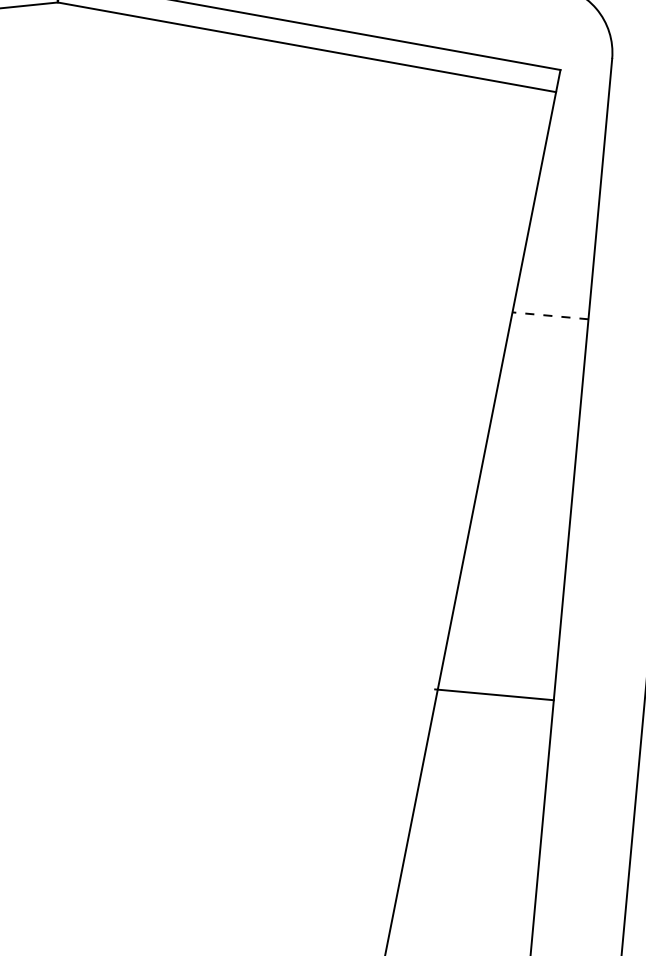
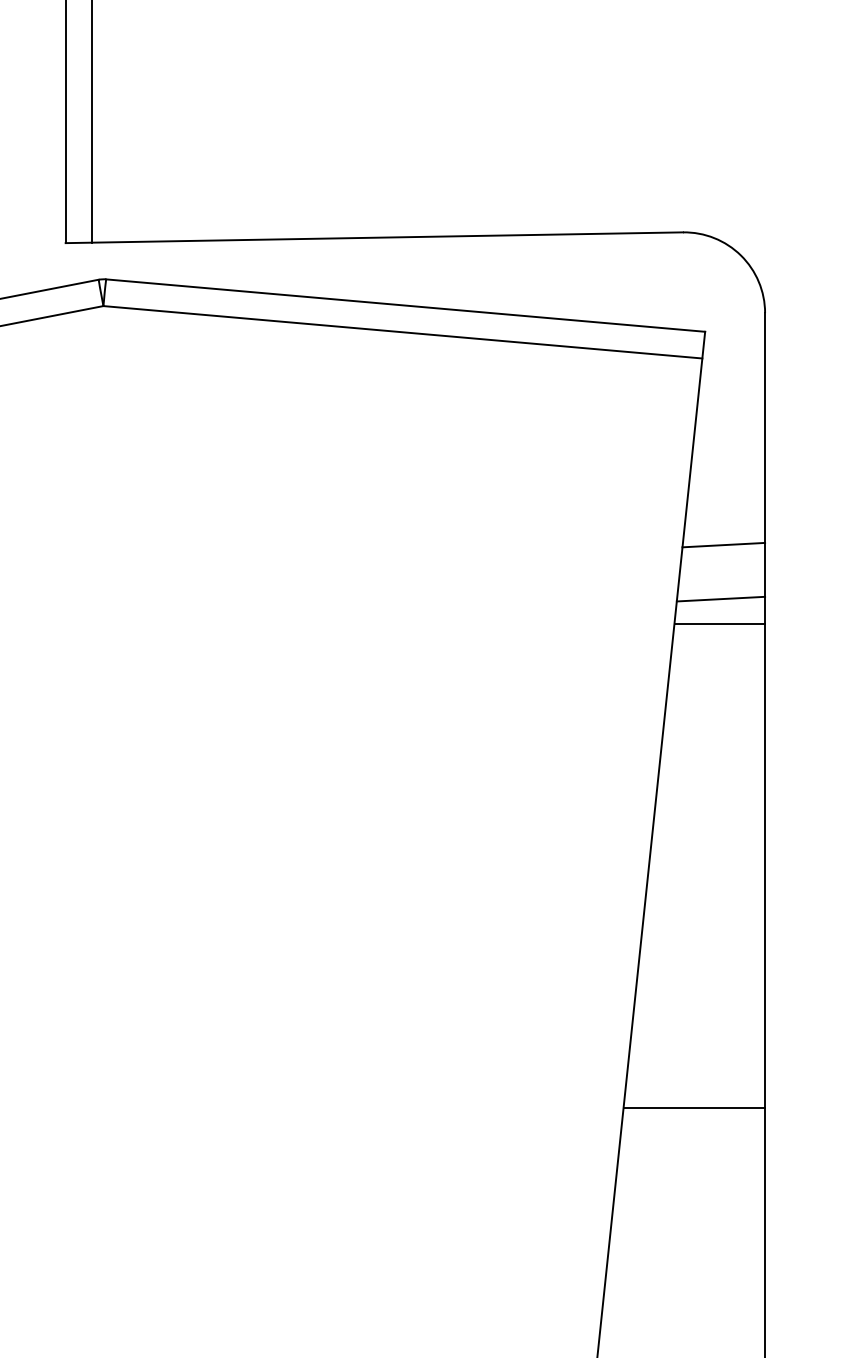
line: (559, 249) -> (723, 544), added
line: (553, 294) -> (720, 598), added
line: (550, 315) -> (719, 623), dashed -> solid
line: (494, 694) -> (694, 1107), moved

